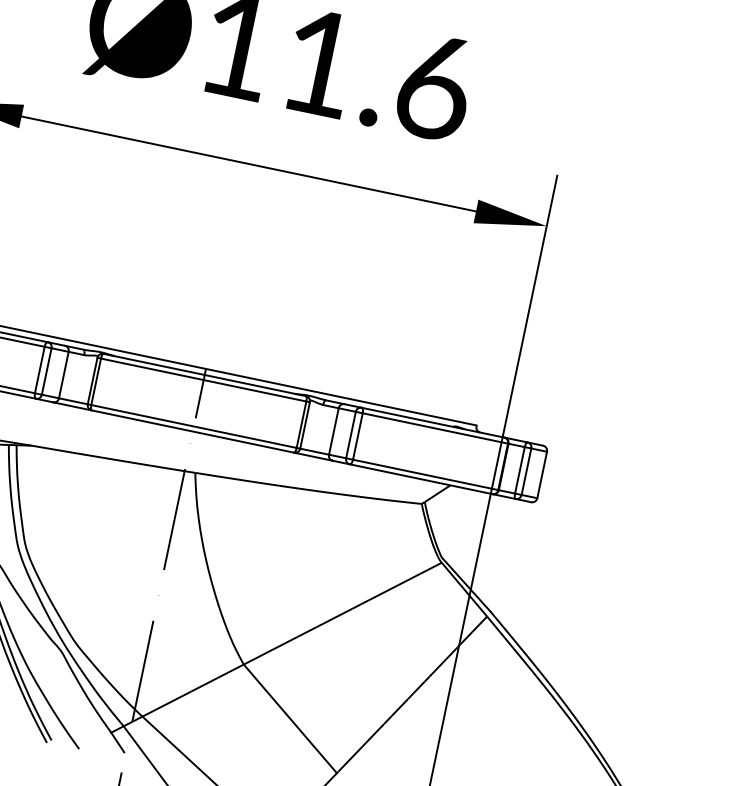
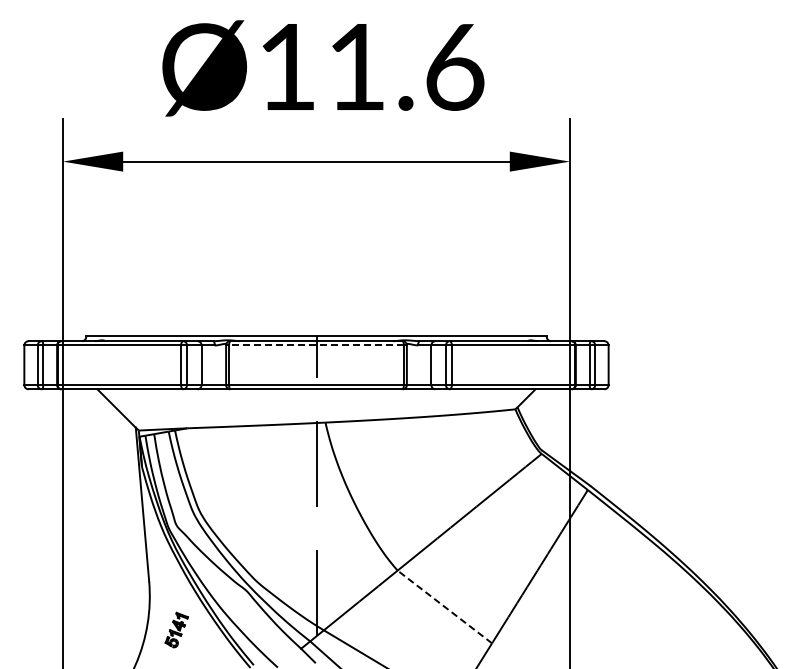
line: (202, 379) -> (315, 345), solid -> dashed
line: (290, 718) -> (444, 606), solid -> dashed

